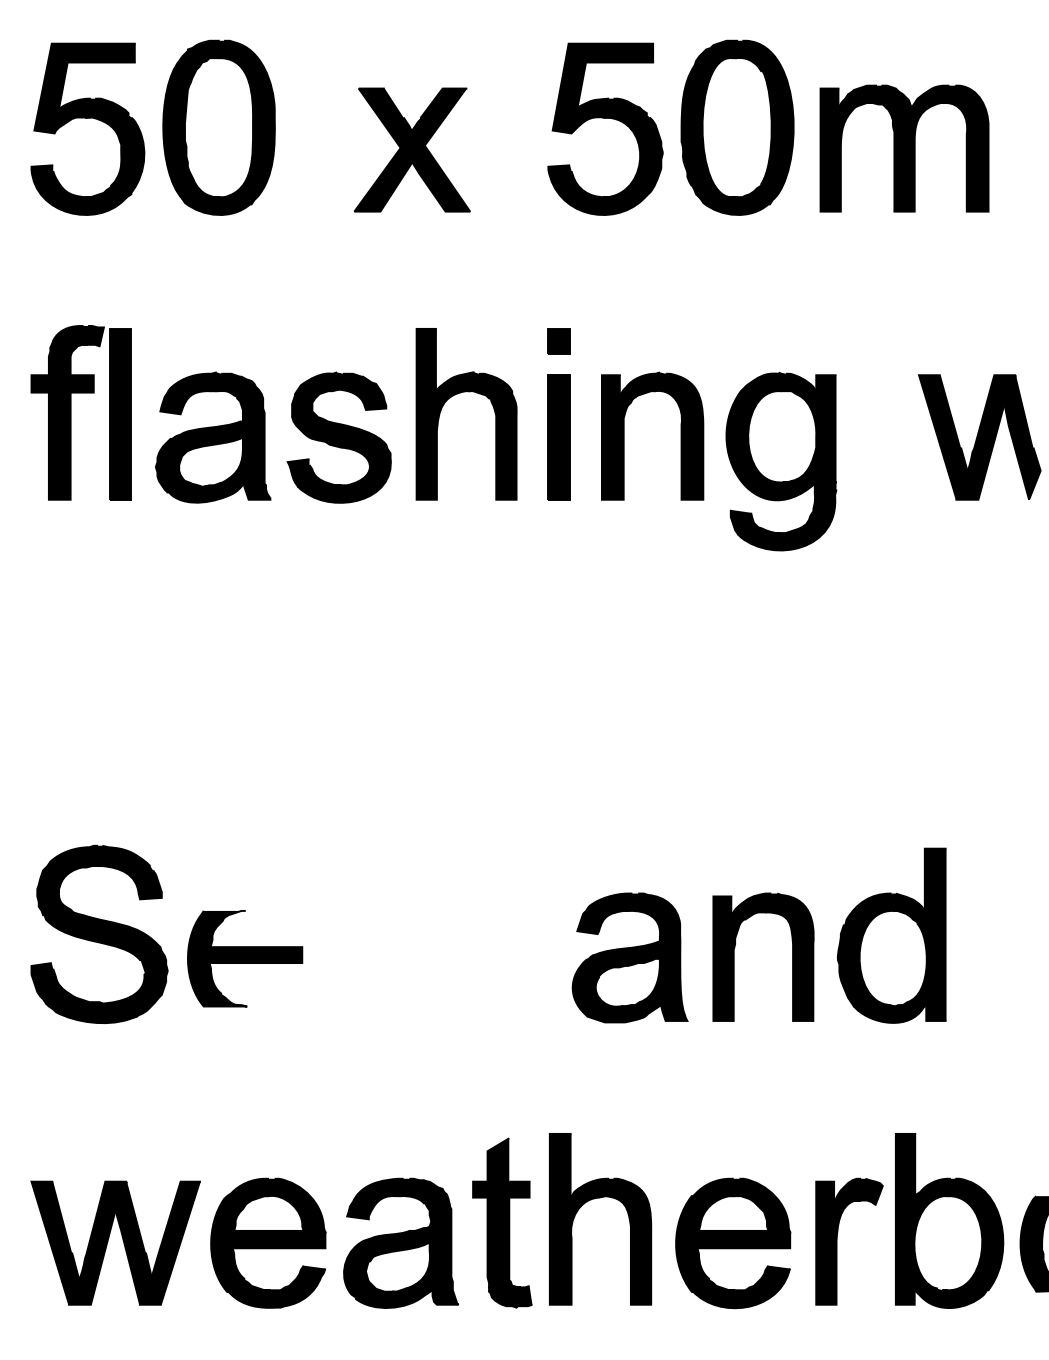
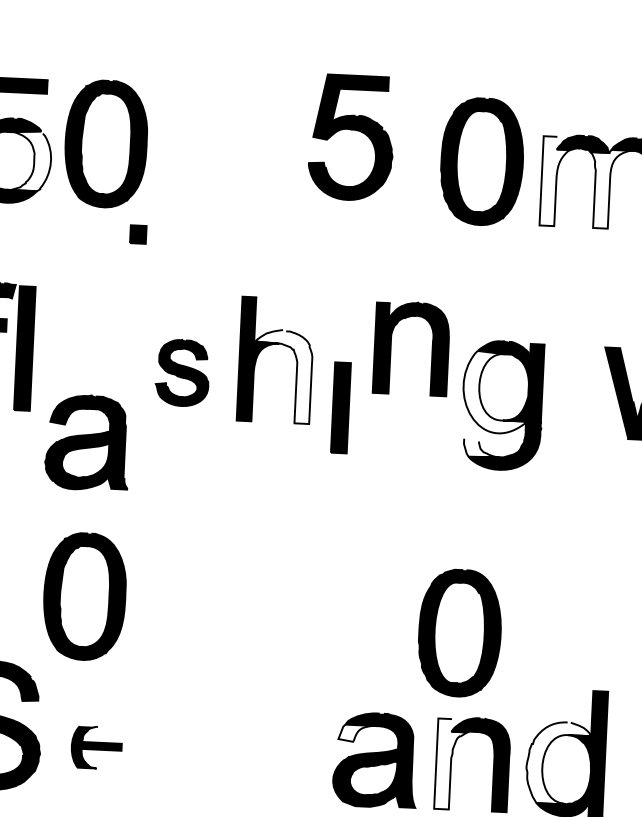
part: (605, 118) -> (352, 130), moved
part: (411, 149) -> (244, 166), removed
fill: (839, 149) -> (555, 181), removed
fill: (114, 155) -> (29, 160), removed
fill: (915, 157) -> (610, 189), removed
part: (558, 341) -> (137, 234), moved
fill: (476, 435) -> (282, 376), removed
part: (624, 435) -> (391, 347), moved
part: (213, 437) -> (88, 442), moved
part: (338, 437) -> (182, 372), size x0.7
part: (558, 437) -> (340, 407), moved
fill: (781, 444) -> (503, 393), removed
fill: (755, 521) -> (481, 447), removed
part: (218, 751) -> (84, 596), added
part: (737, 777) -> (459, 633), added
fill: (603, 922) -> (357, 733), removed
fill: (880, 949) -> (557, 762), removed
part: (245, 958) -> (96, 747), size x0.6
fill: (733, 958) -> (450, 764), removed

